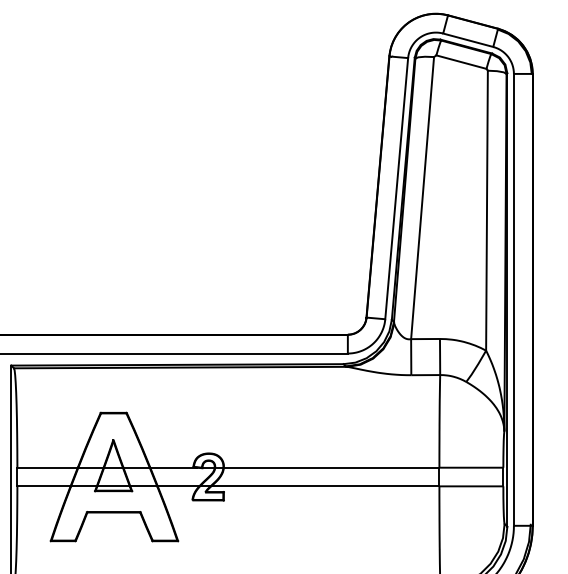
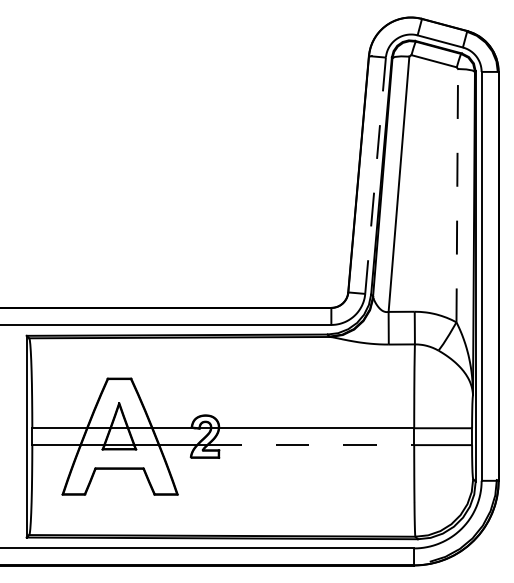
line: (396, 188) -> (375, 175), solid -> dashed
line: (487, 210) -> (457, 195), solid -> dashed
line: (325, 486) -> (311, 445), solid -> dashed

